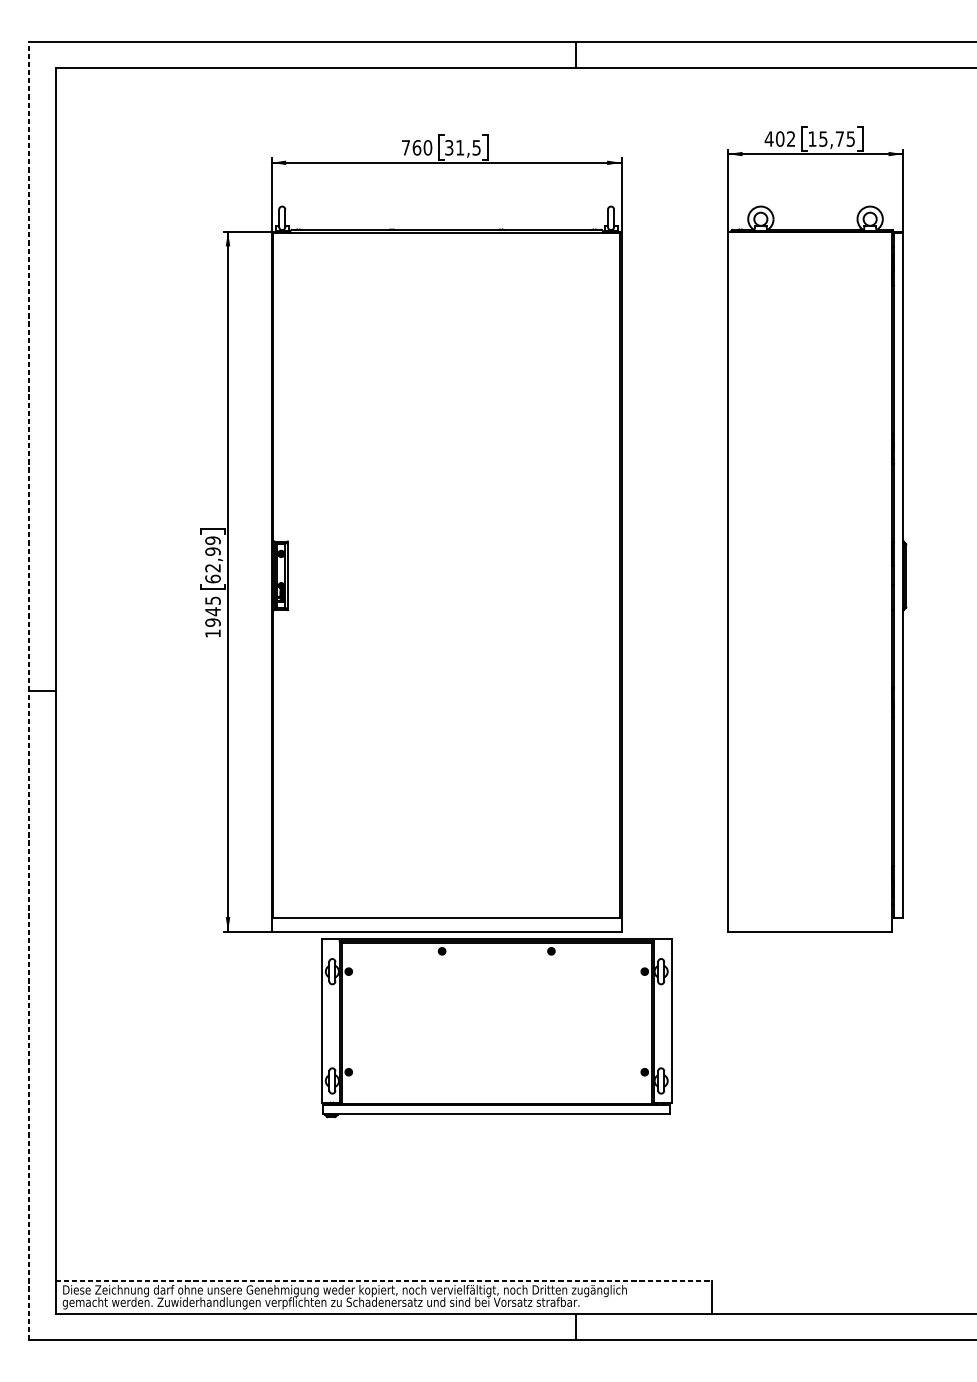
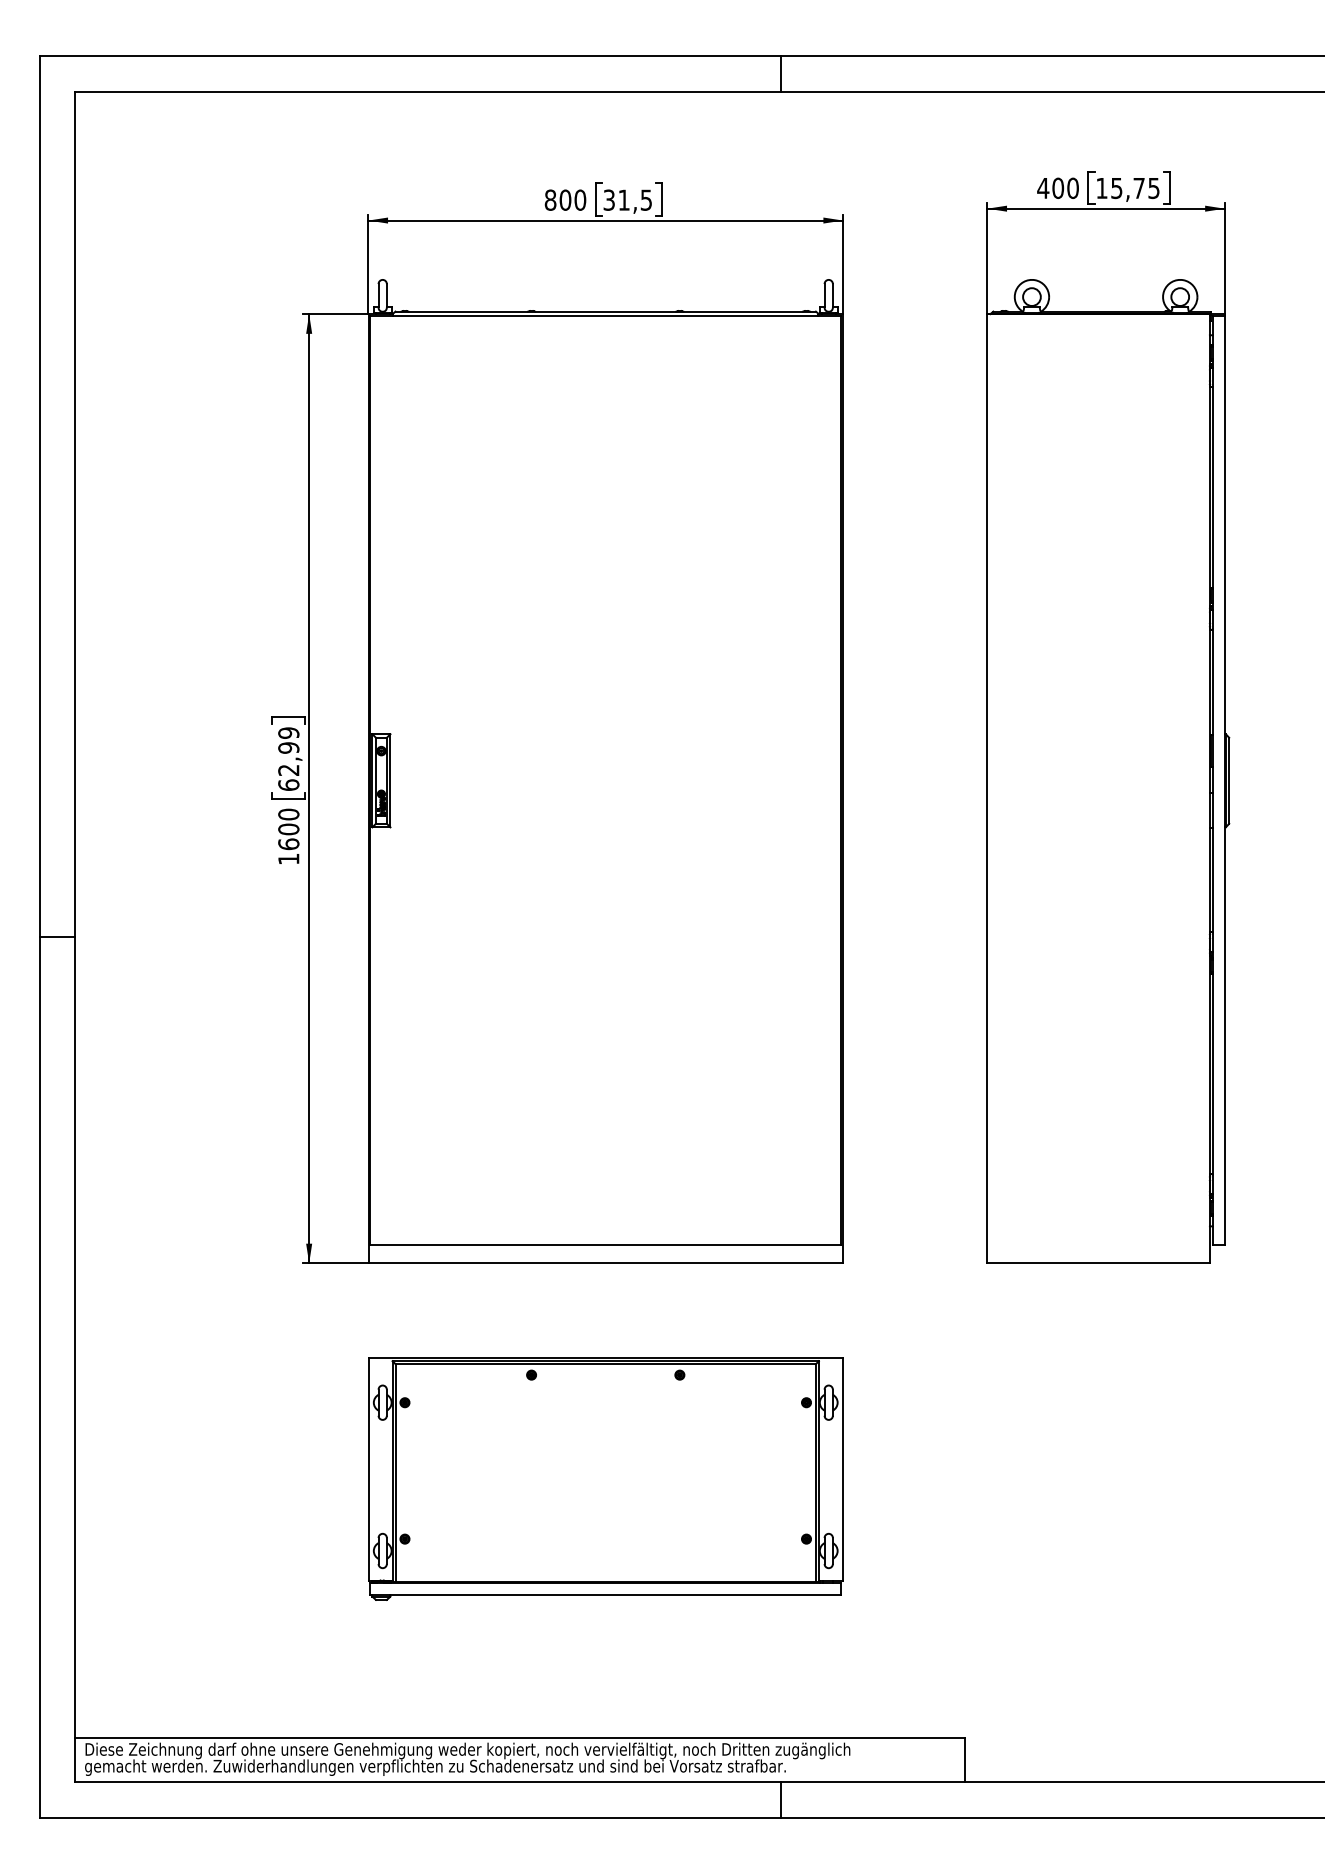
text: (790, 138) -> (1072, 187), 402 -> 400
text: (411, 147) -> (557, 199), 760 -> 800
text: (212, 611) -> (288, 829), 1945 -> 1600
line: (29, 691) -> (39, 937), dashed -> solid
part: (496, 1027) -> (605, 1478), moved
line: (383, 1281) -> (520, 1737), dashed -> solid

